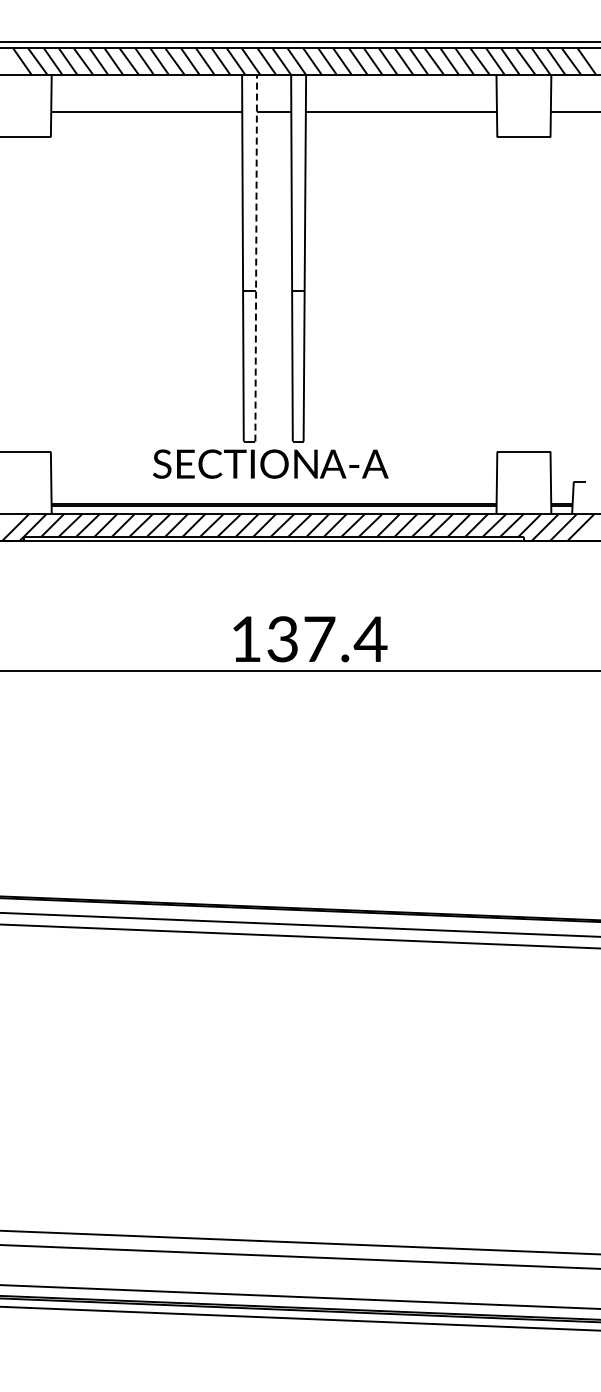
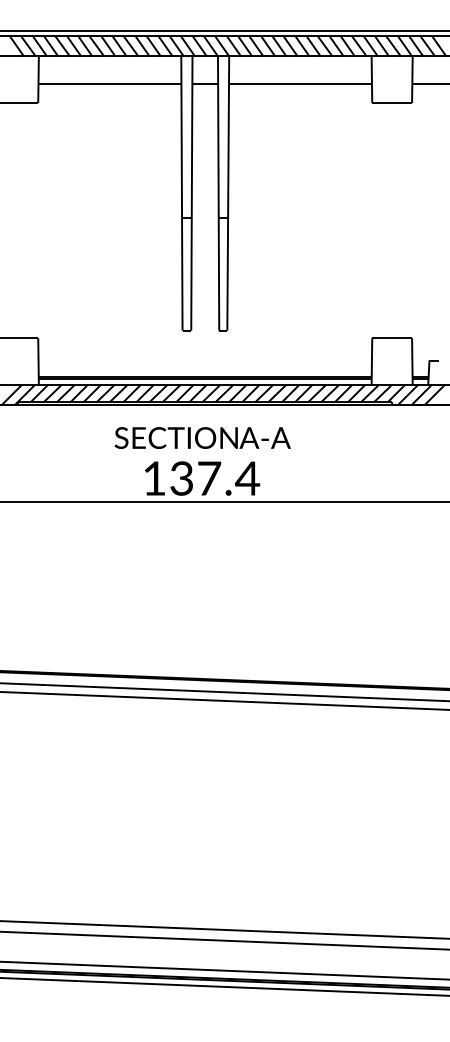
line: (256, 257) -> (192, 192), dashed -> solid
text: (270, 463) -> (202, 437), moved
text: (310, 639) -> (202, 478), moved

